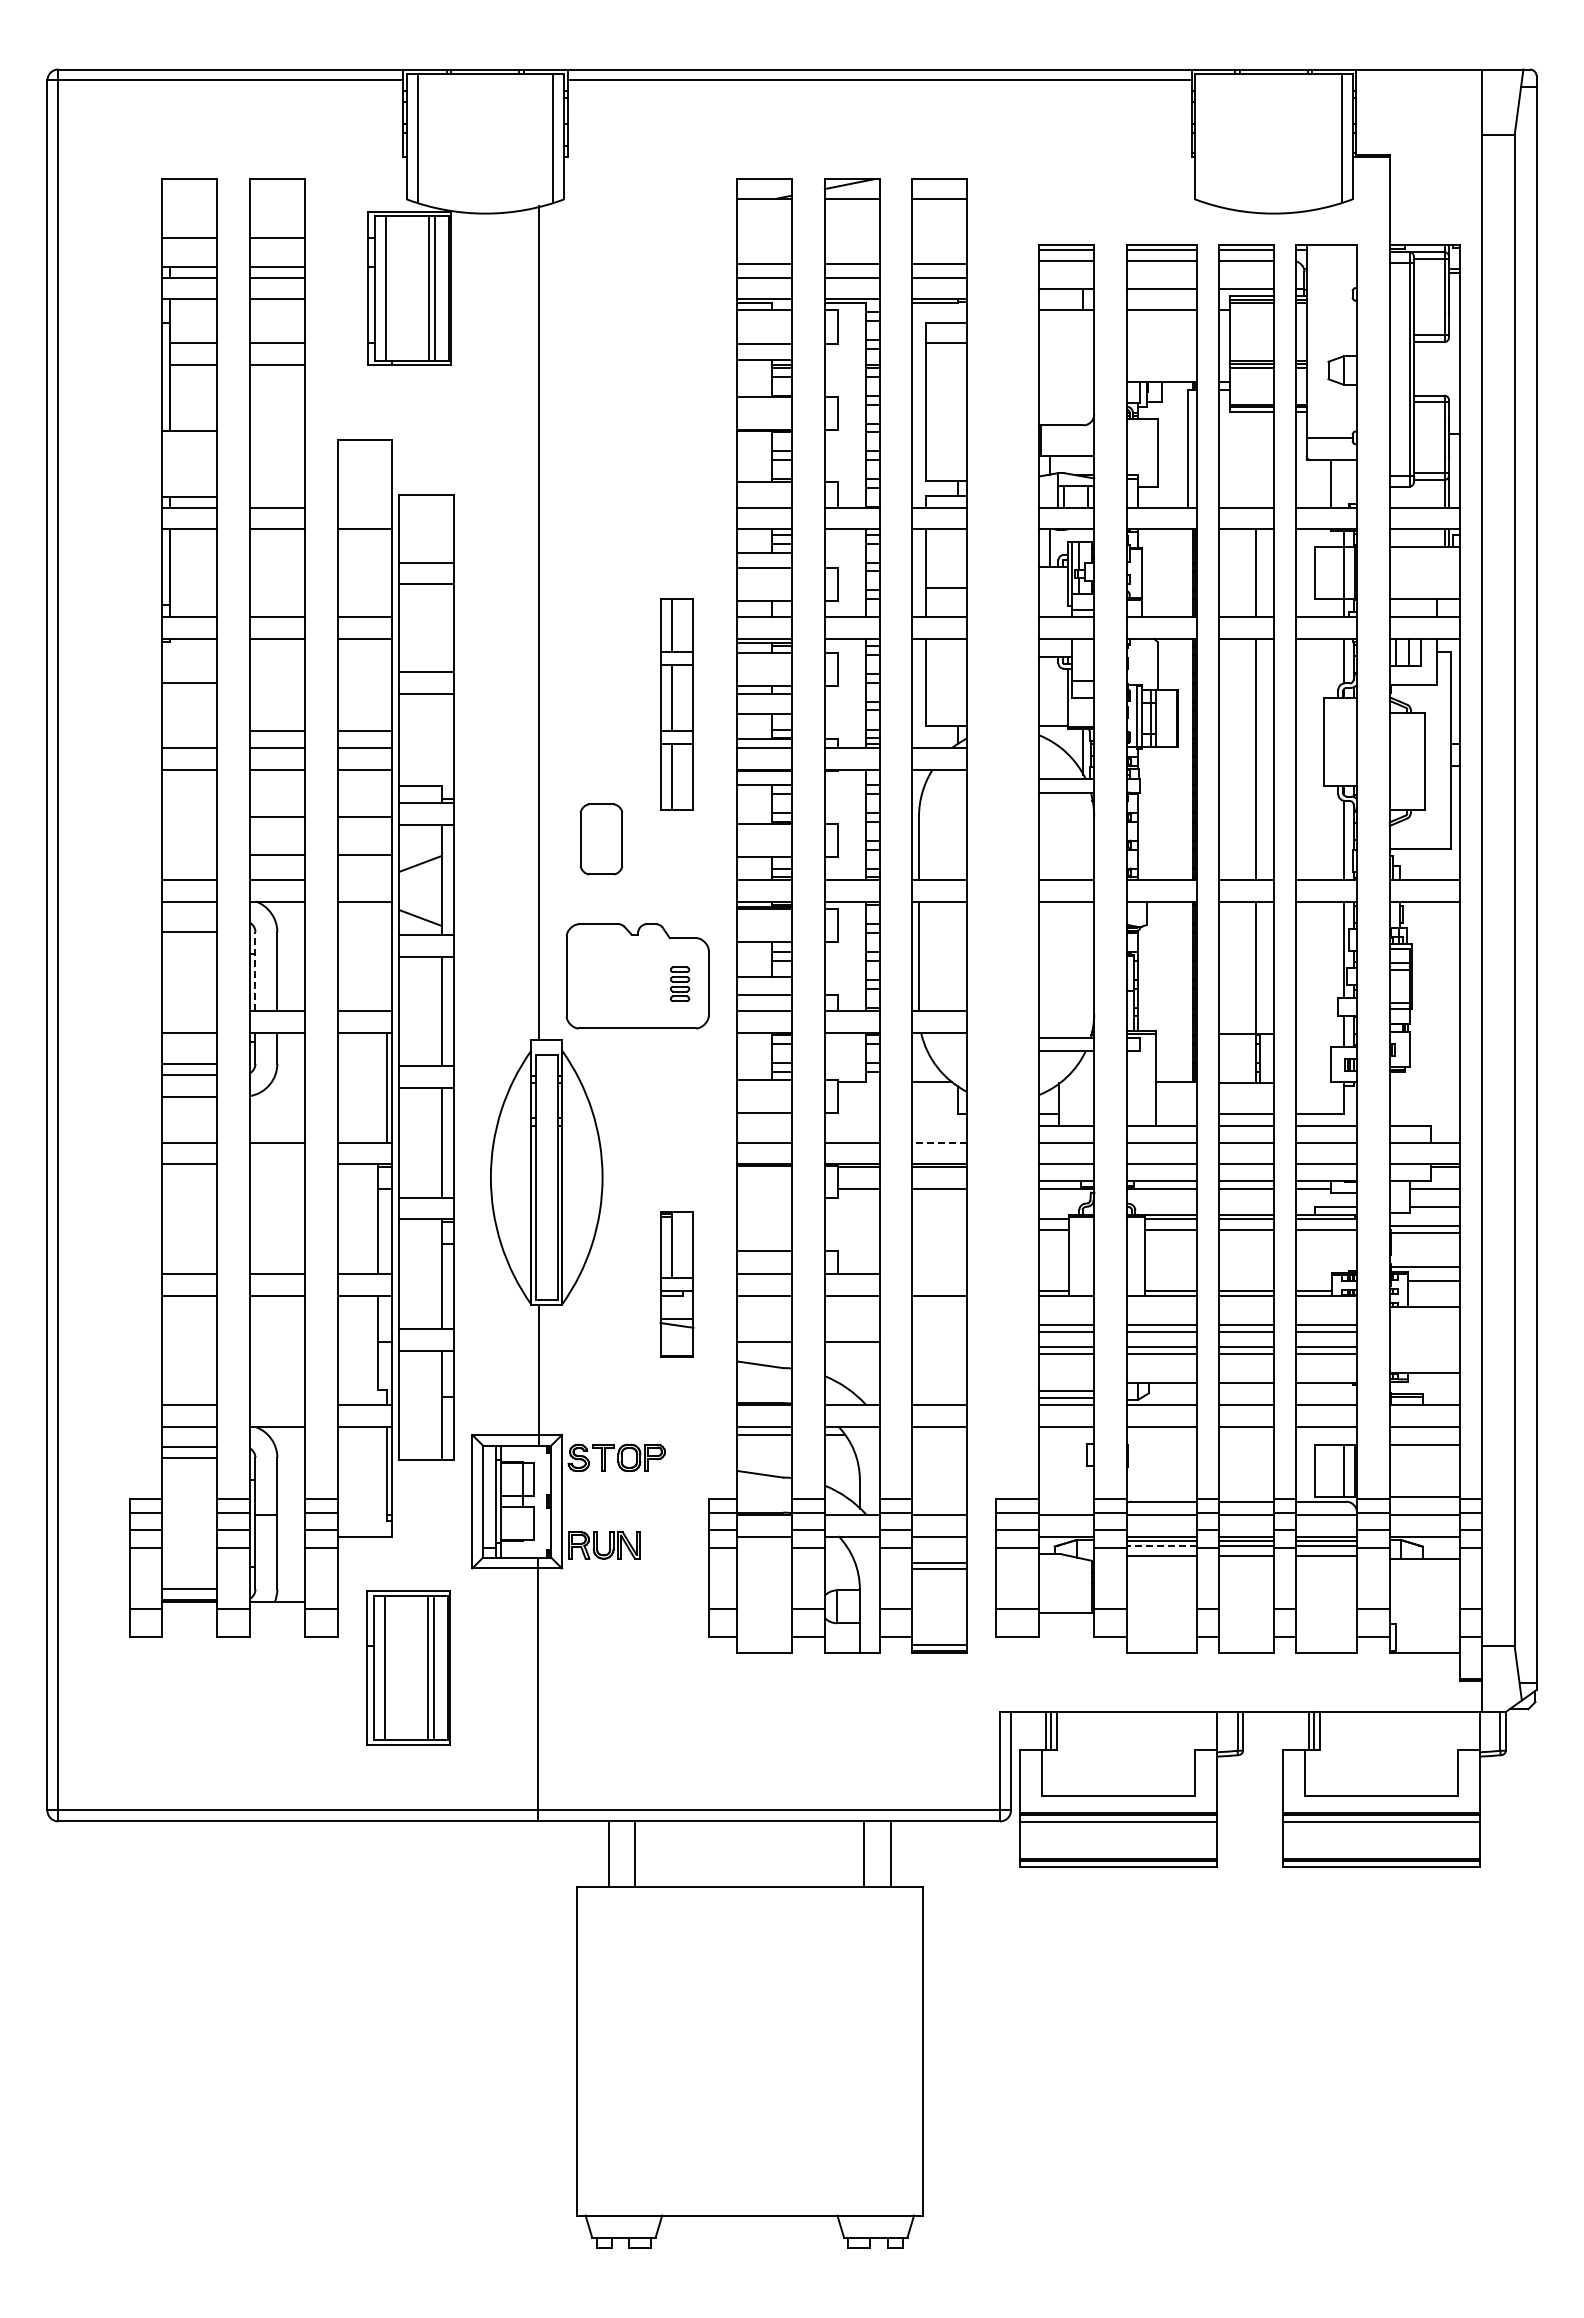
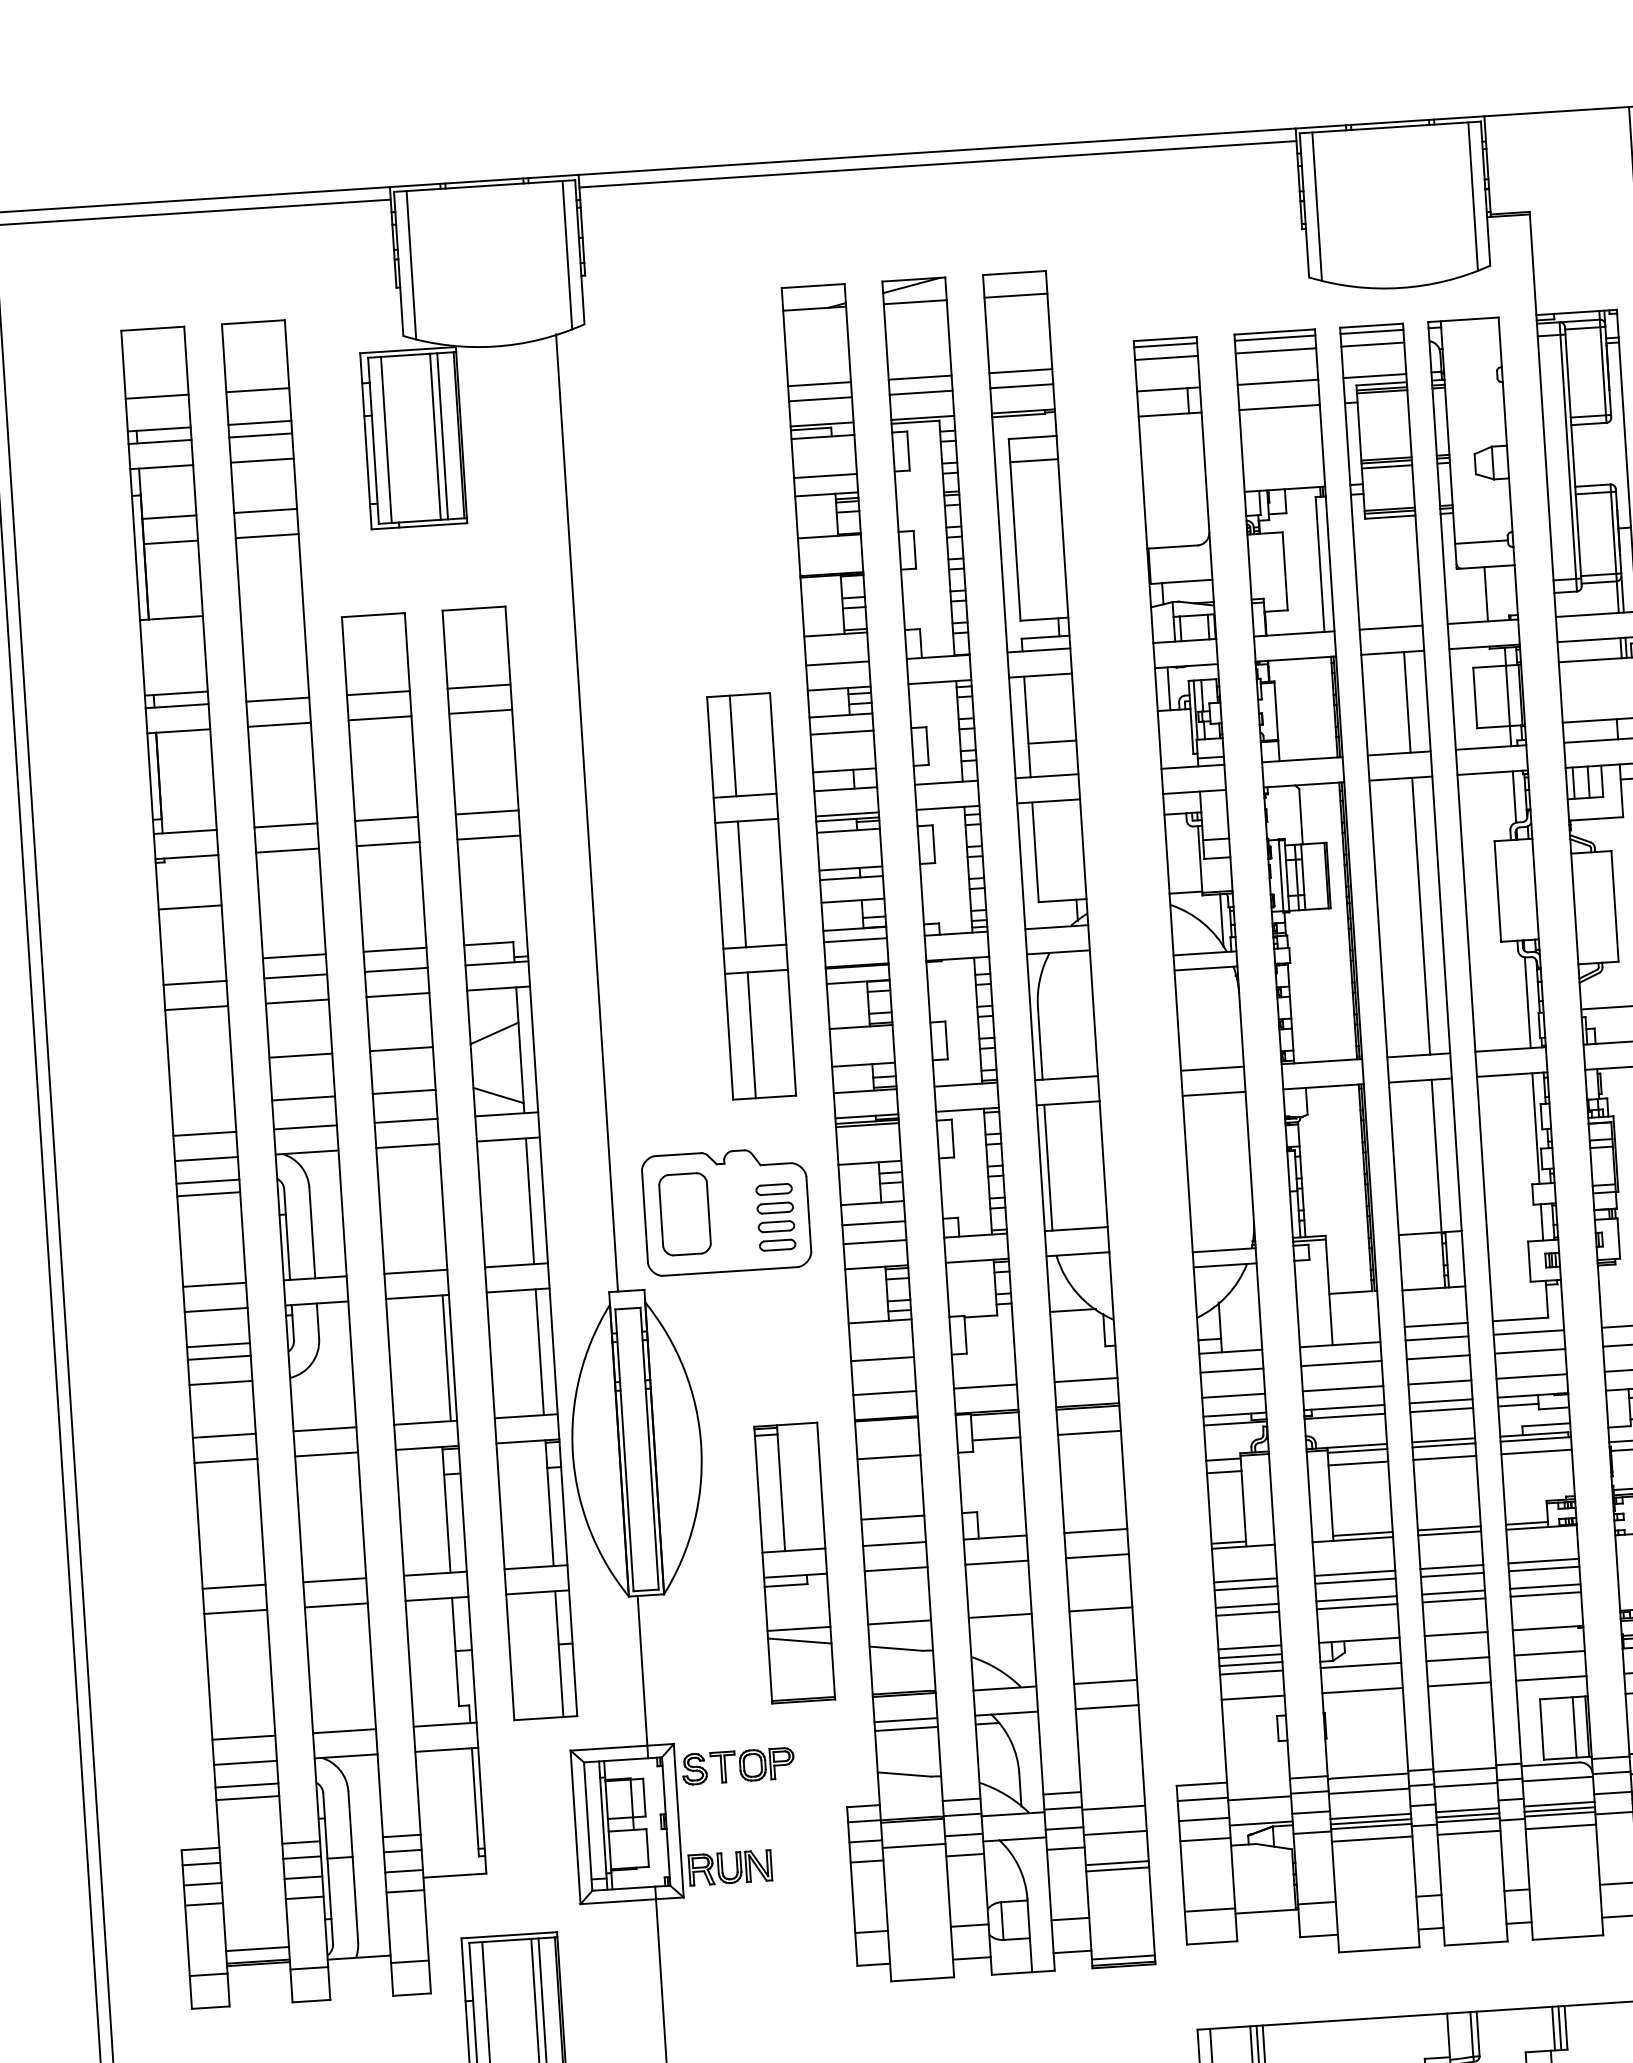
line: (1205, 138) -> (1316, 206), added
line: (364, 507) -> (377, 693), added
part: (676, 704) -> (750, 896), size x1.67
part: (601, 839) -> (685, 1214), moved
line: (364, 879) -> (405, 1120), added
line: (189, 921) -> (207, 1181), added
line: (255, 971) -> (287, 1234), dashed -> solid
part: (426, 977) -> (509, 1163), moved
part: (679, 984) -> (775, 1217), size x1.67
line: (189, 1011) -> (214, 1285), added
line: (939, 1142) -> (1085, 1380), dashed -> solid
line: (277, 1164) -> (326, 1454), added
line: (764, 1198) -> (888, 1457), added
line: (939, 1273) -> (1095, 1530), added
part: (676, 1284) -> (794, 1562), size x1.67
line: (939, 1342) -> (1100, 1609), added
line: (1066, 1383) -> (1249, 1647), added
line: (277, 1405) -> (344, 1731), added
line: (1161, 1545) -> (1370, 1826), dashed -> solid

